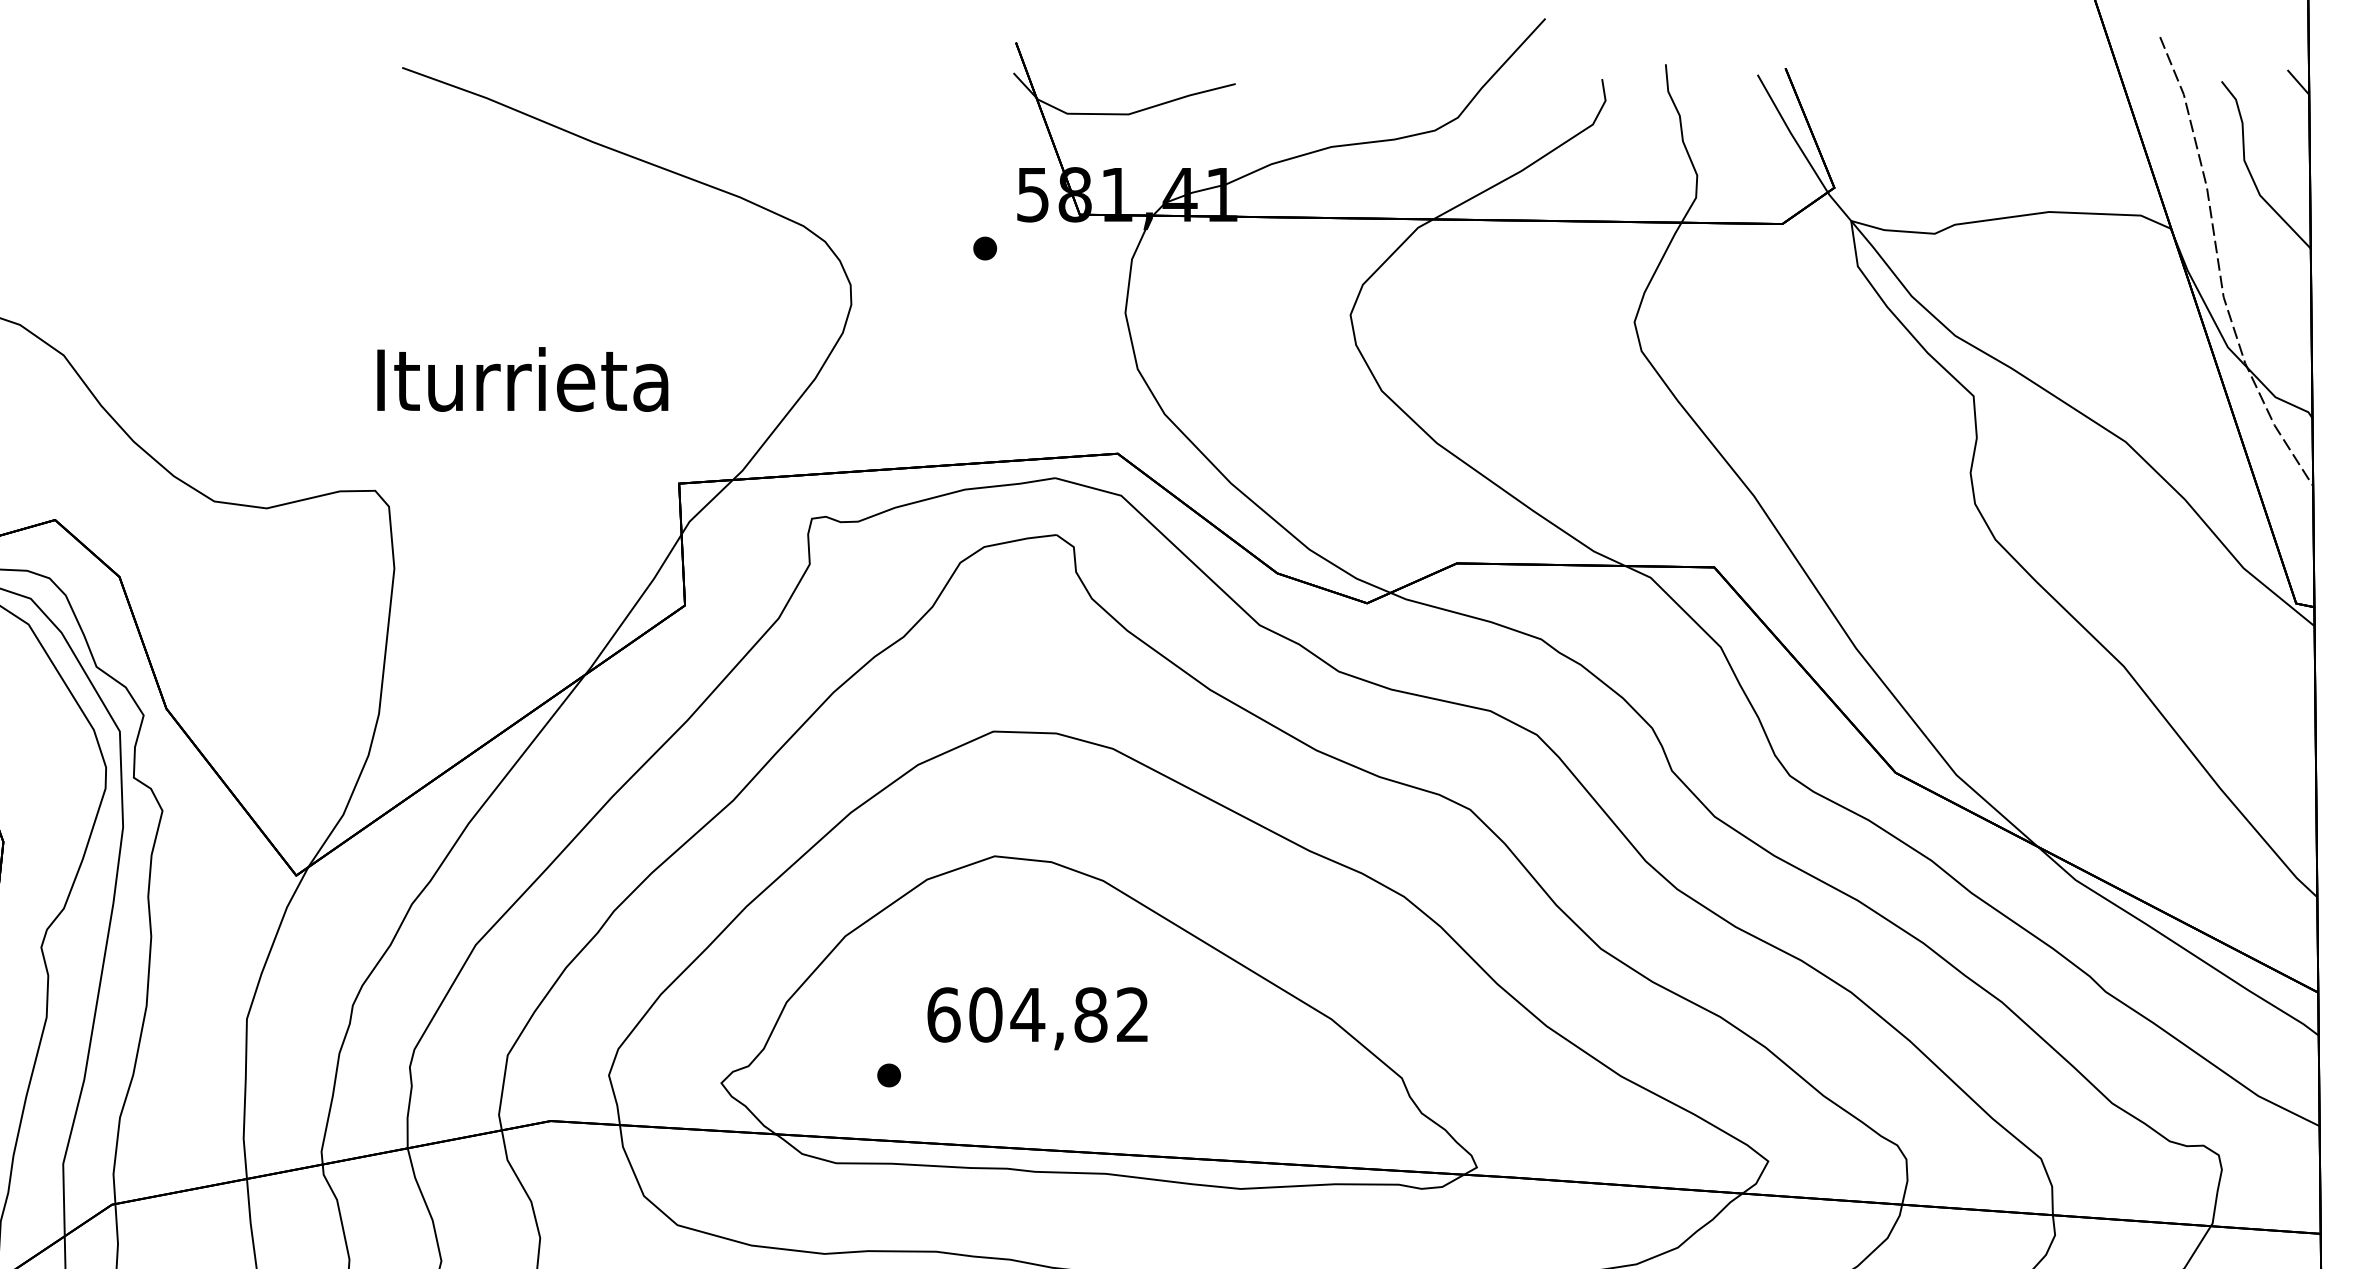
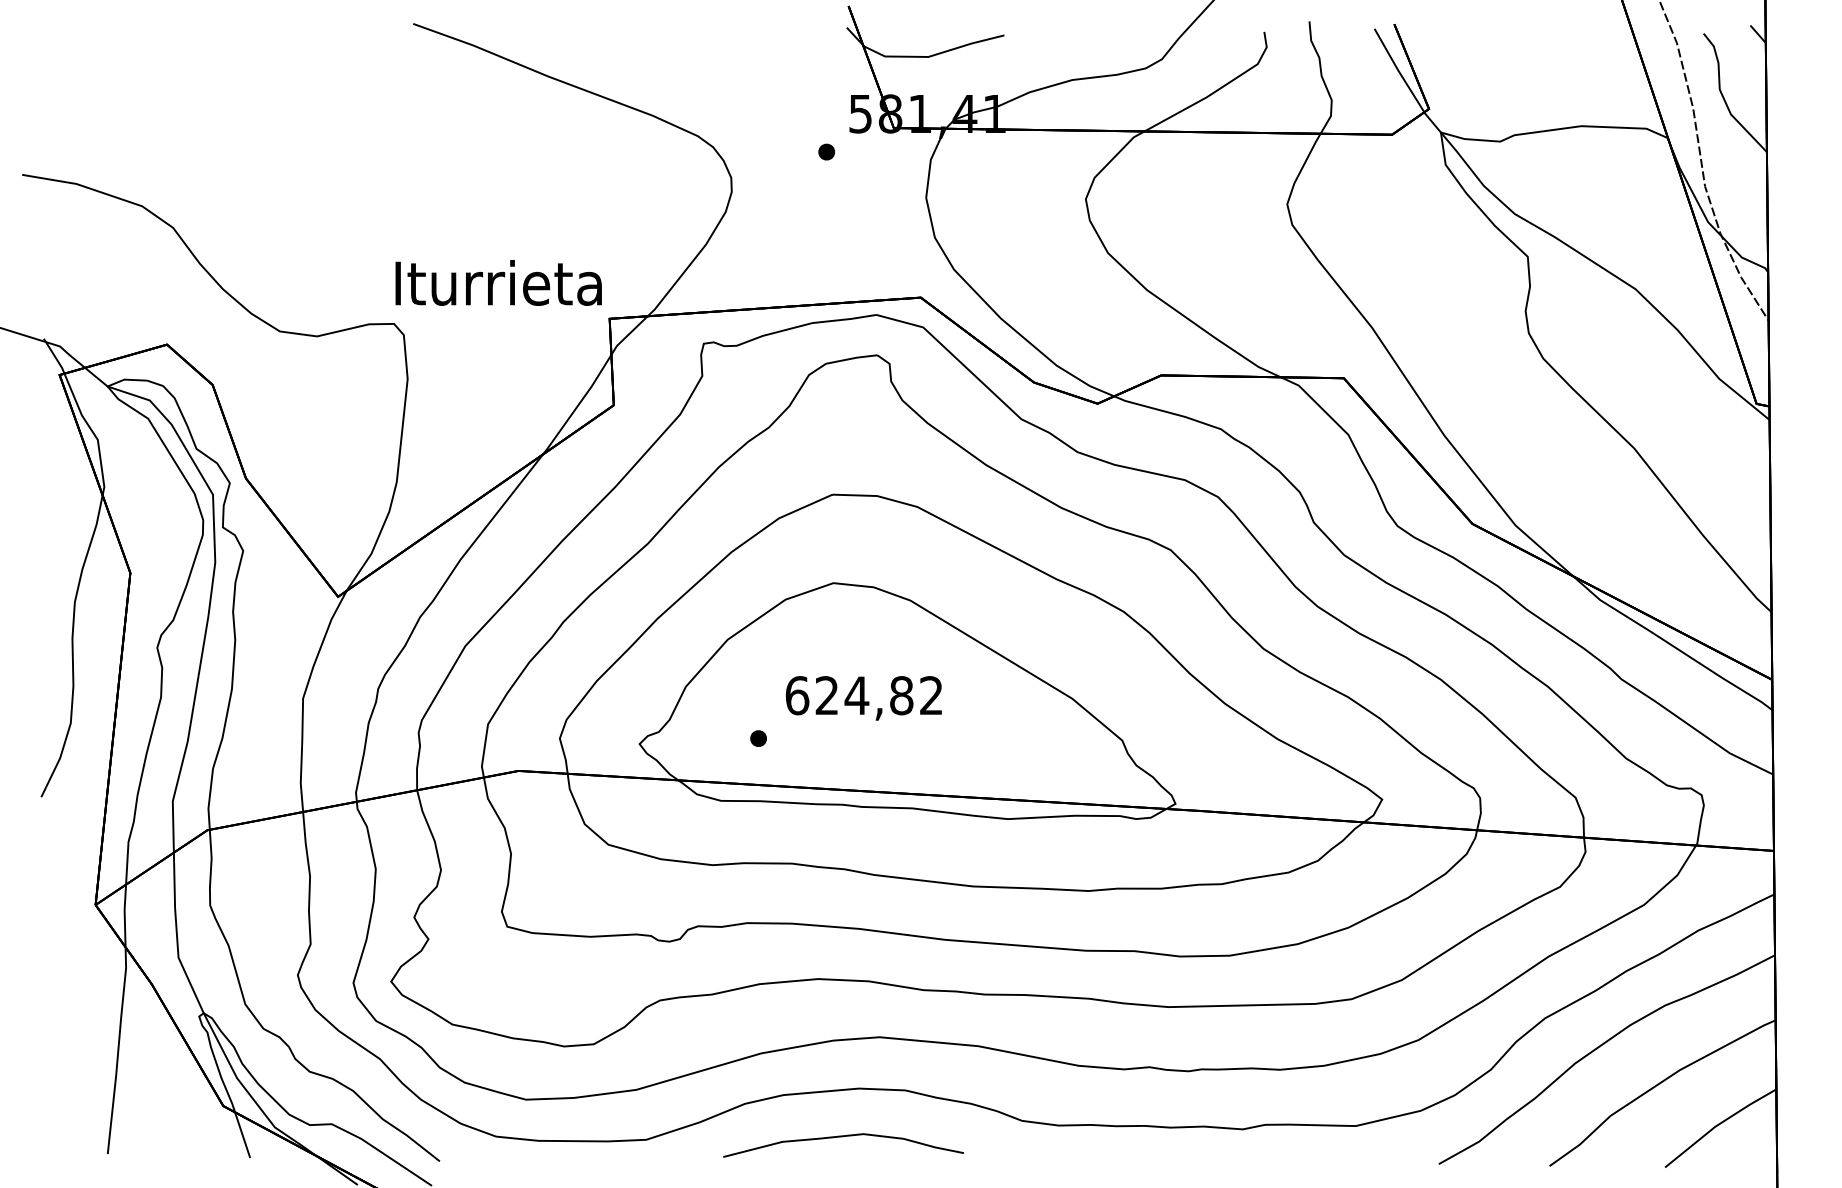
text: (522, 378) -> (498, 282), moved
text: (984, 1014) -> (826, 695), 604,82 -> 624,82

